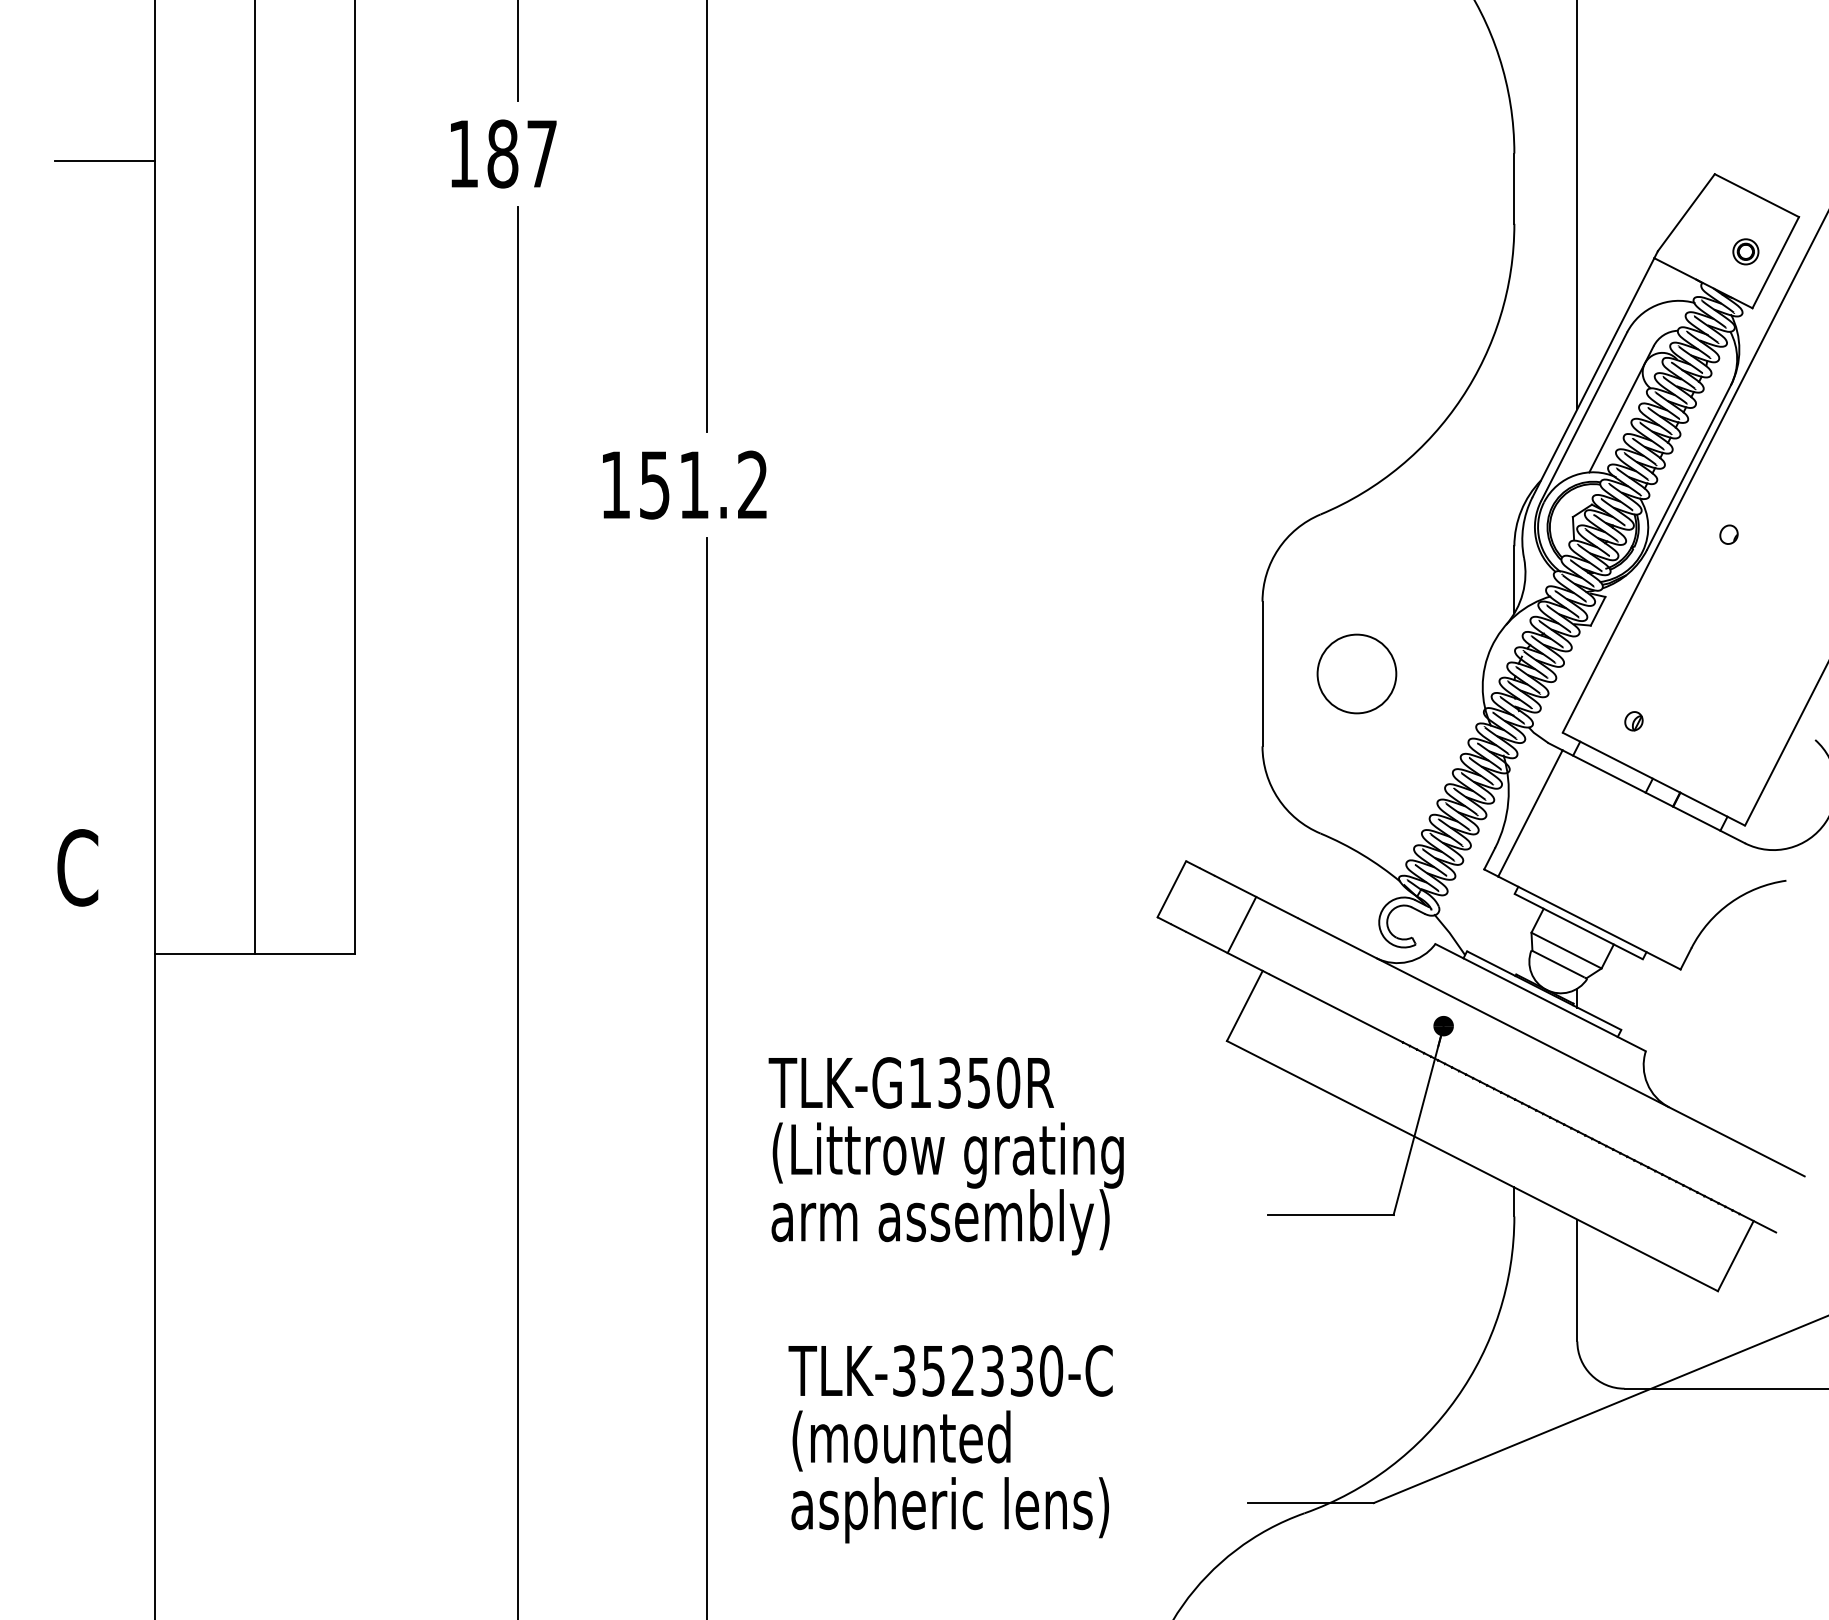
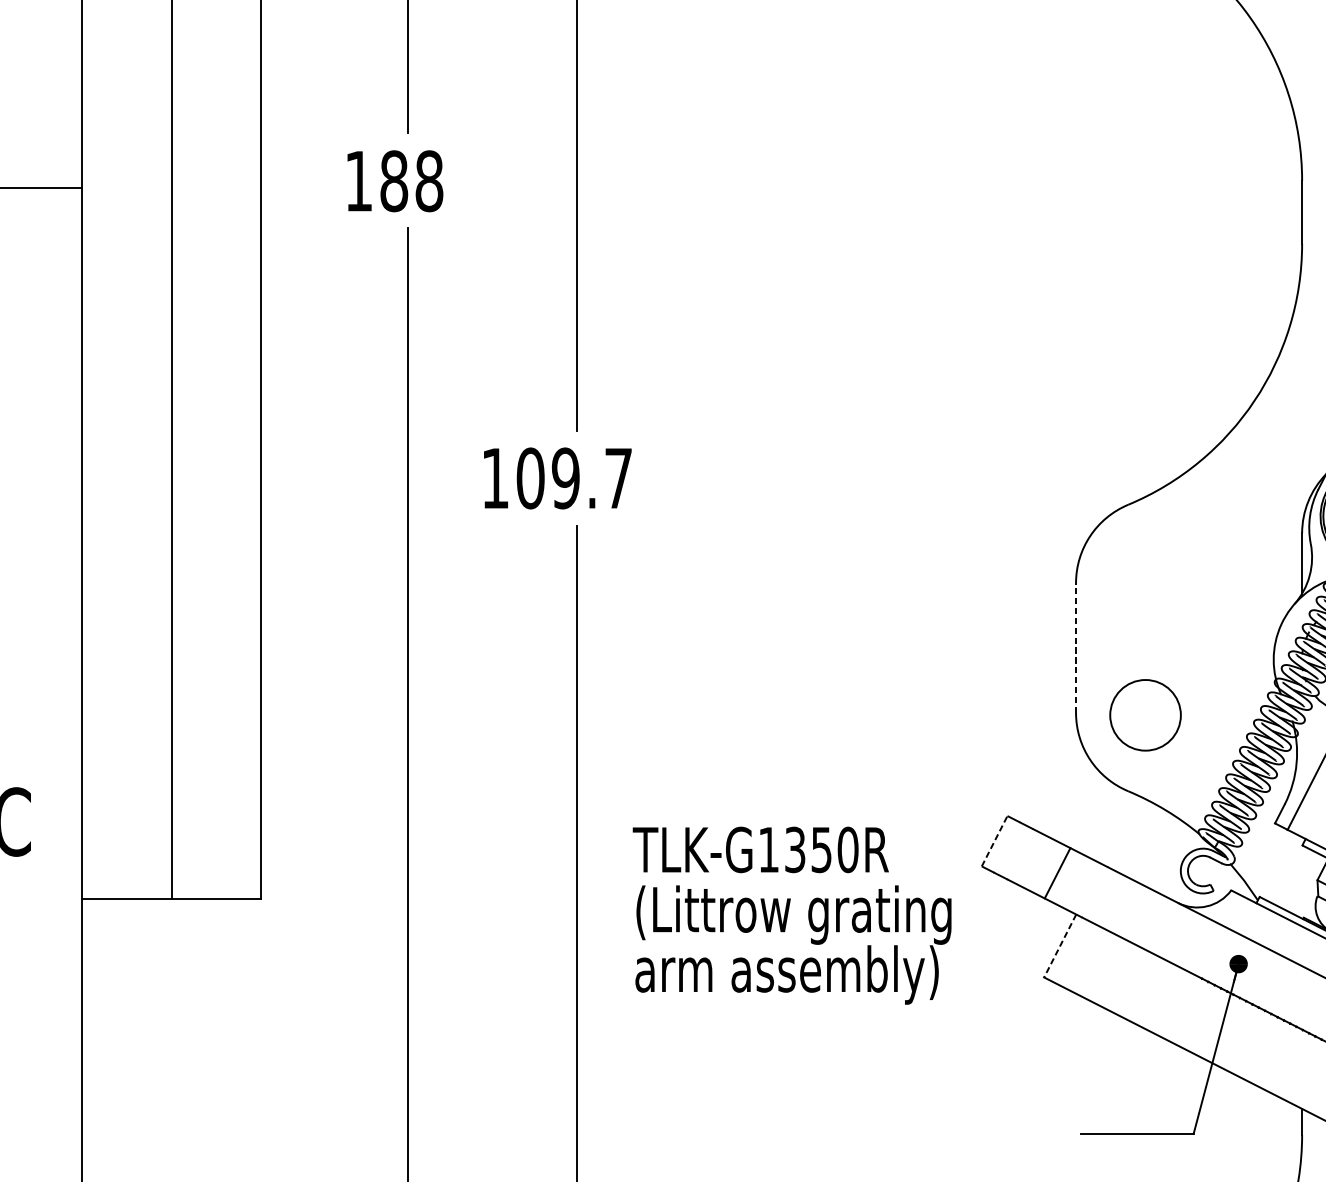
text: (541, 153) -> (428, 180), 187 -> 188
text: (703, 484) -> (574, 477), 151.2 -> 109.7
line: (1262, 673) -> (1076, 647), solid -> dashed
circle: (1356, 673) -> (1145, 714), moved
line: (1172, 888) -> (995, 840), solid -> dashed
line: (1244, 1006) -> (1059, 946), solid -> dashed
text: (945, 1156) -> (791, 915), moved

